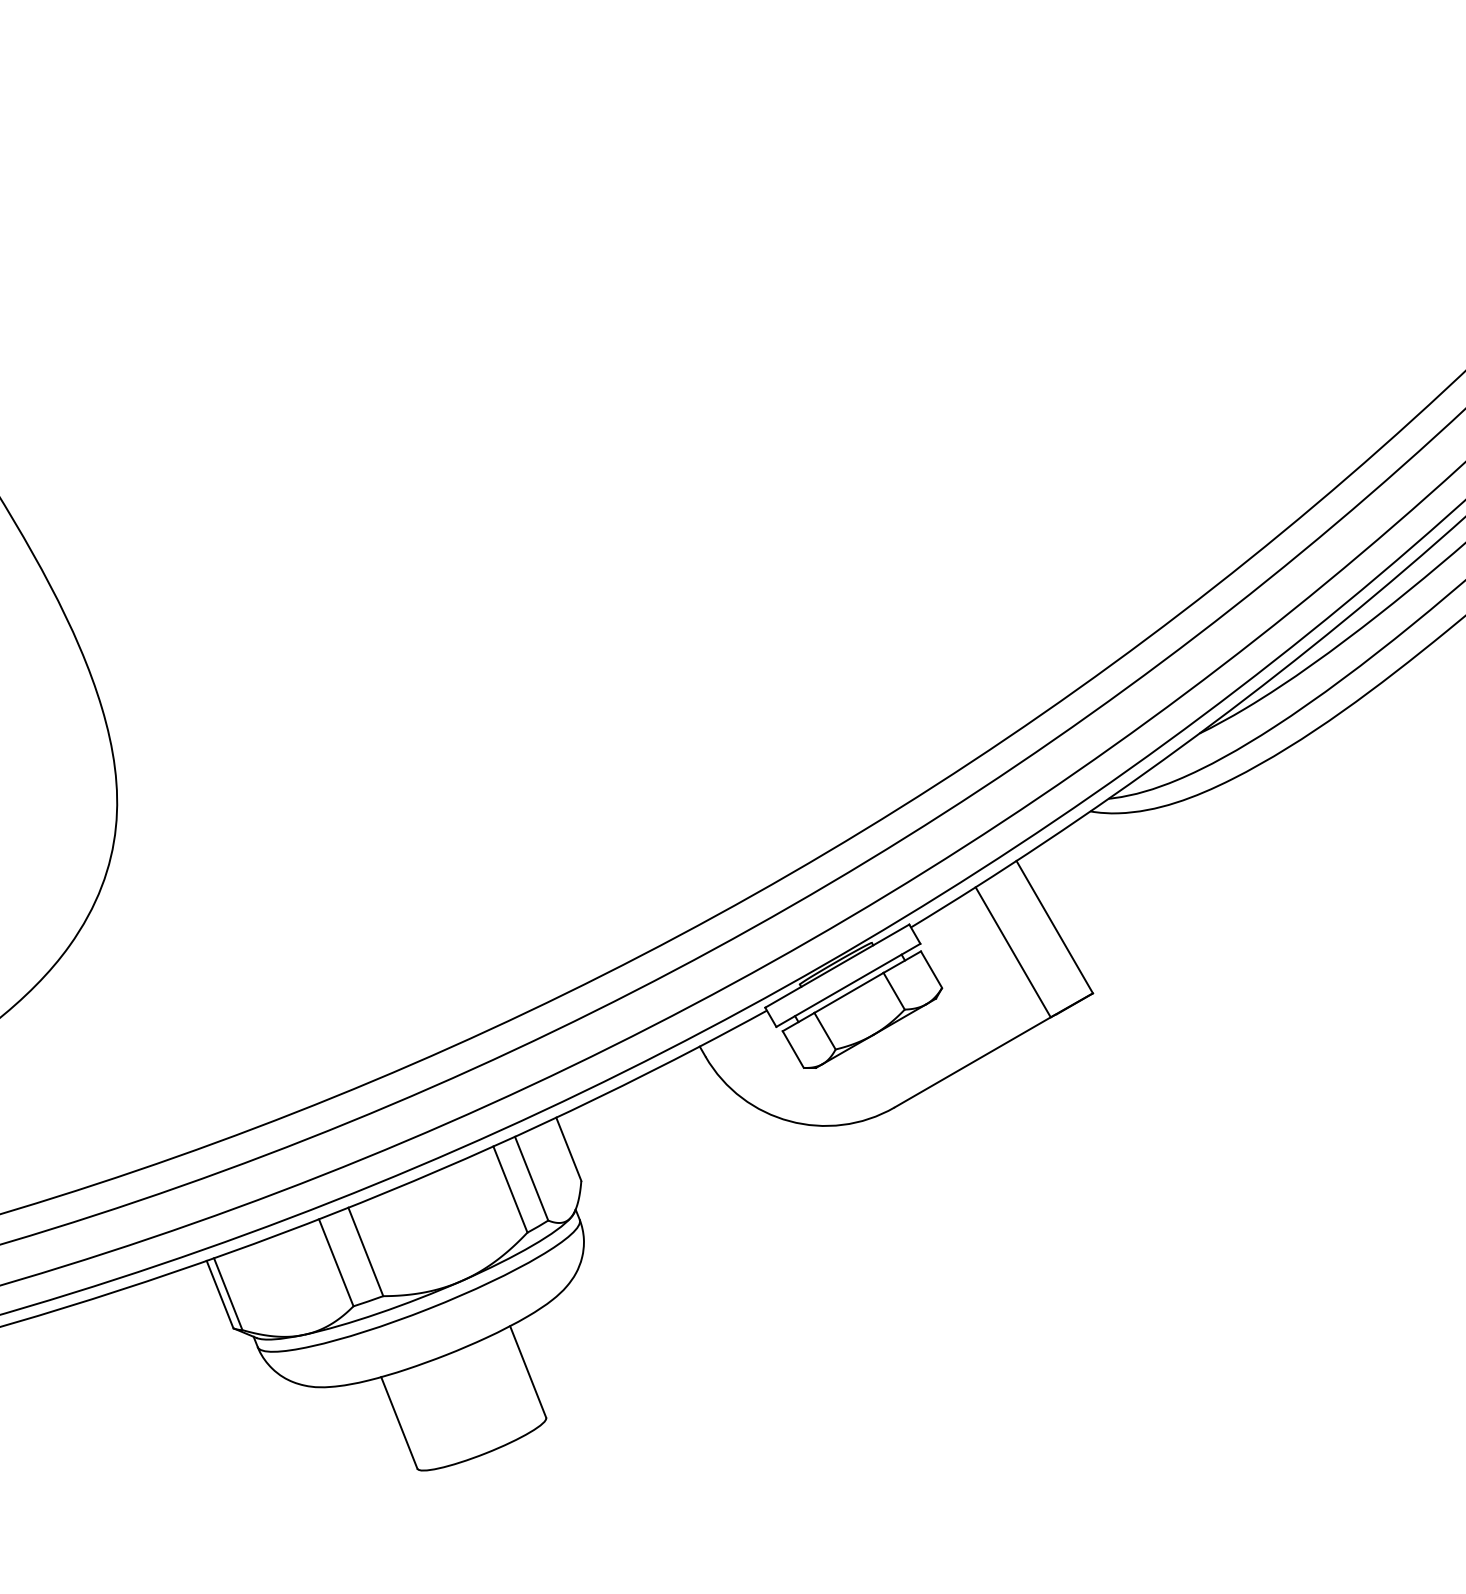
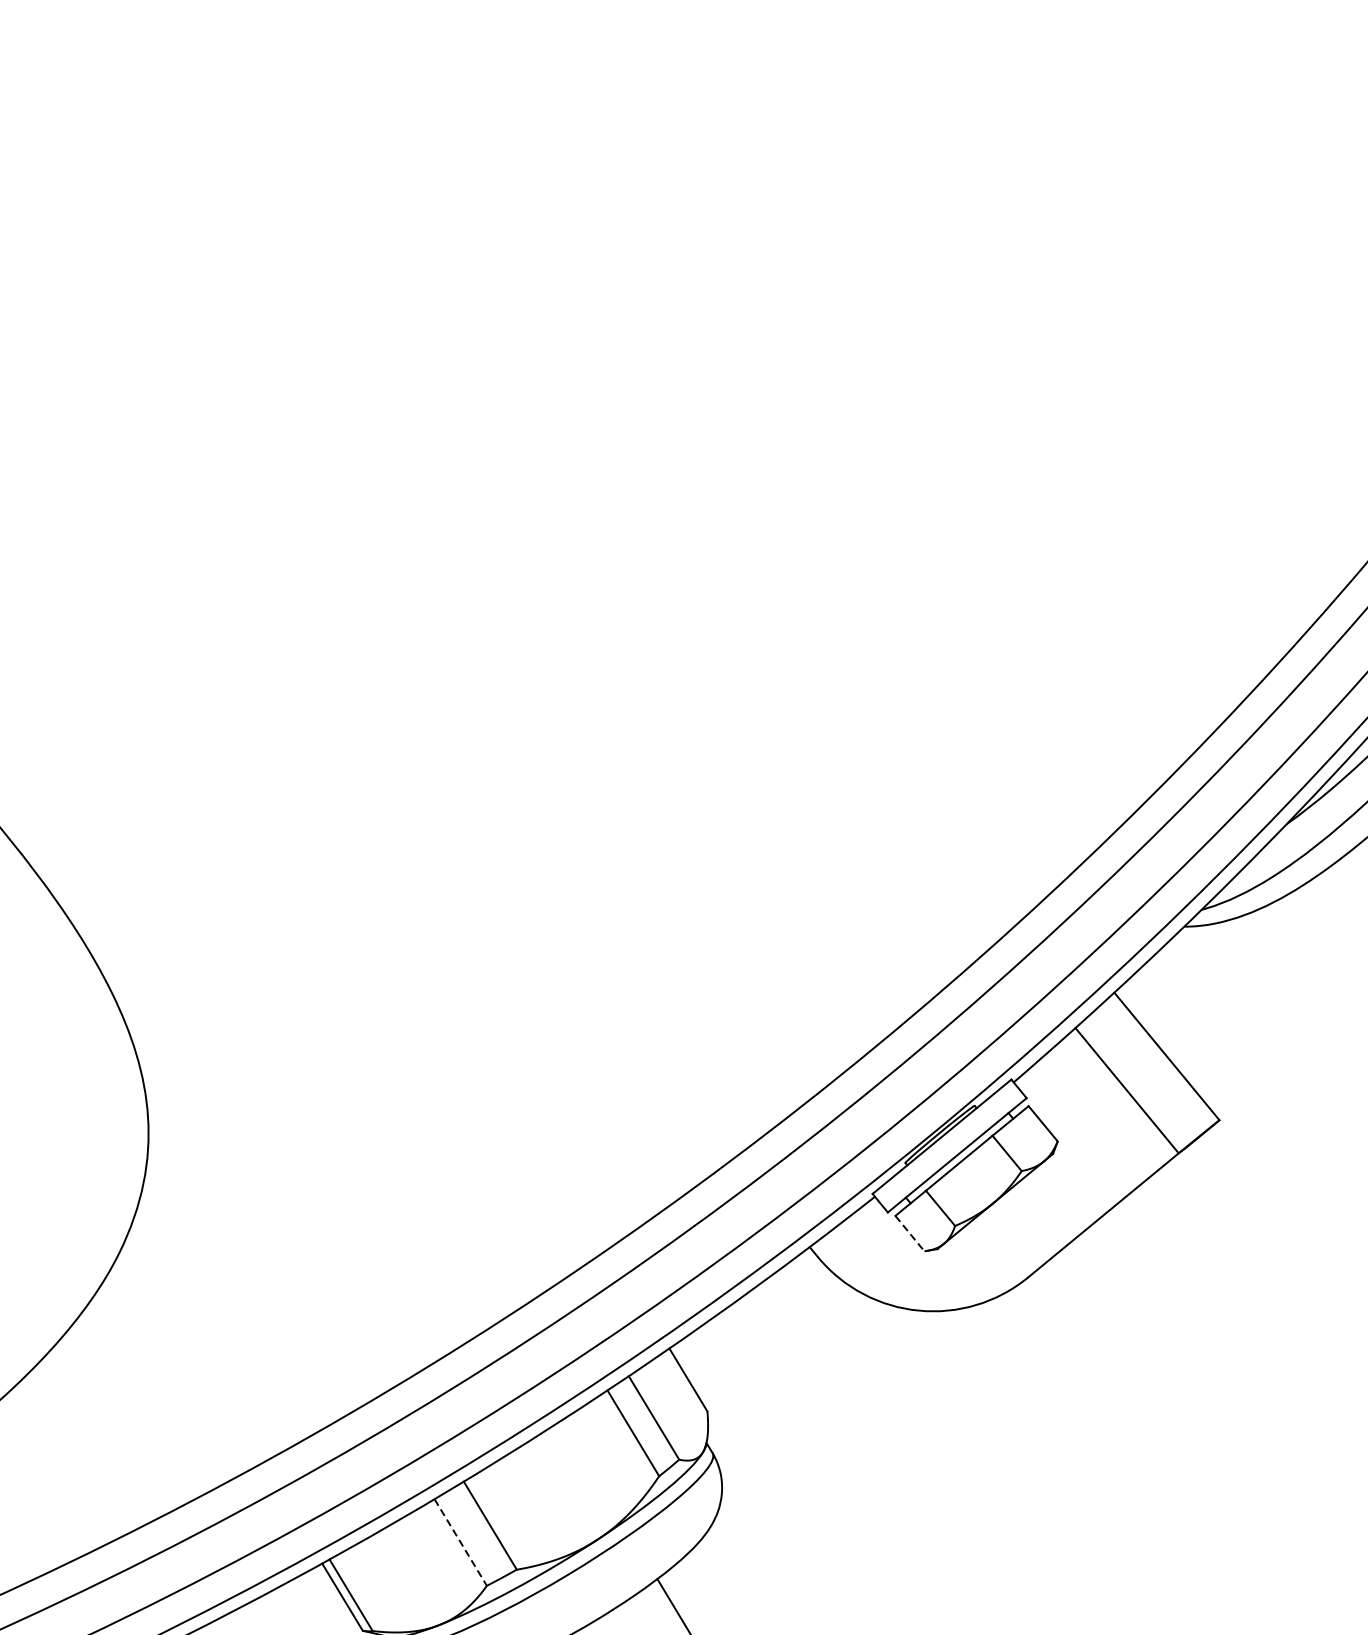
line: (793, 1049) -> (910, 1233), solid -> dashed
line: (336, 1262) -> (460, 1542), solid -> dashed

